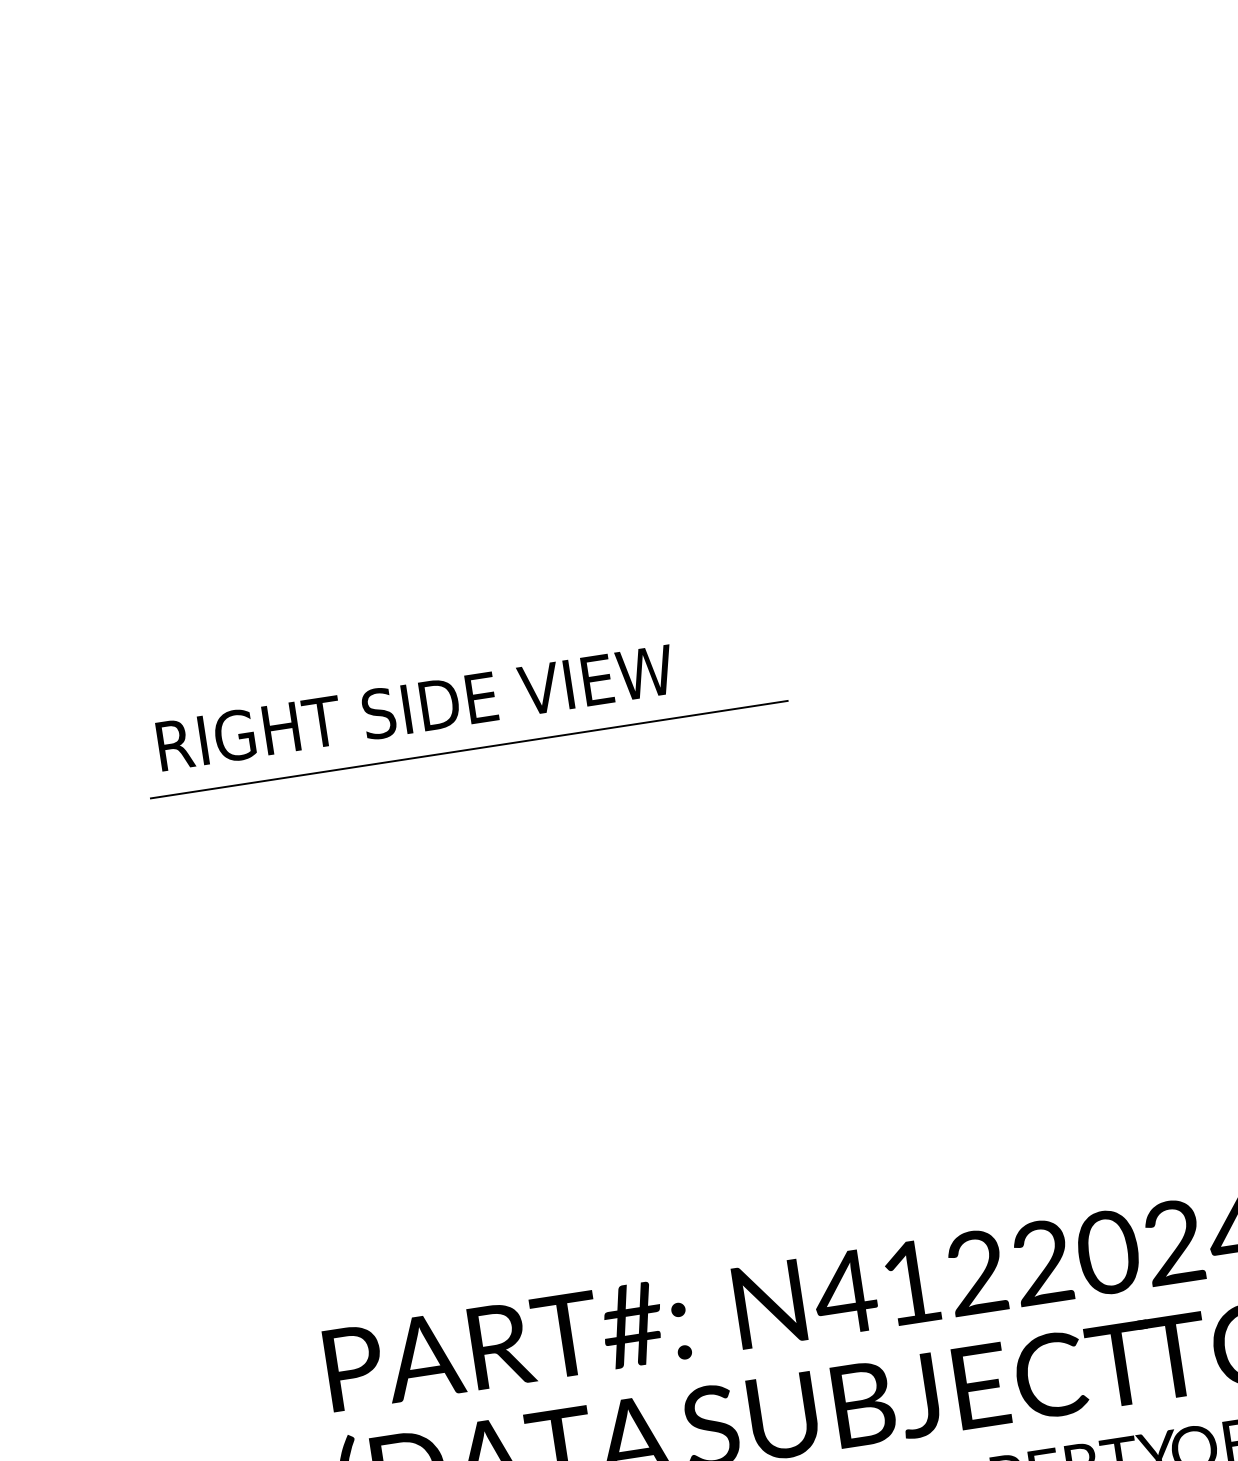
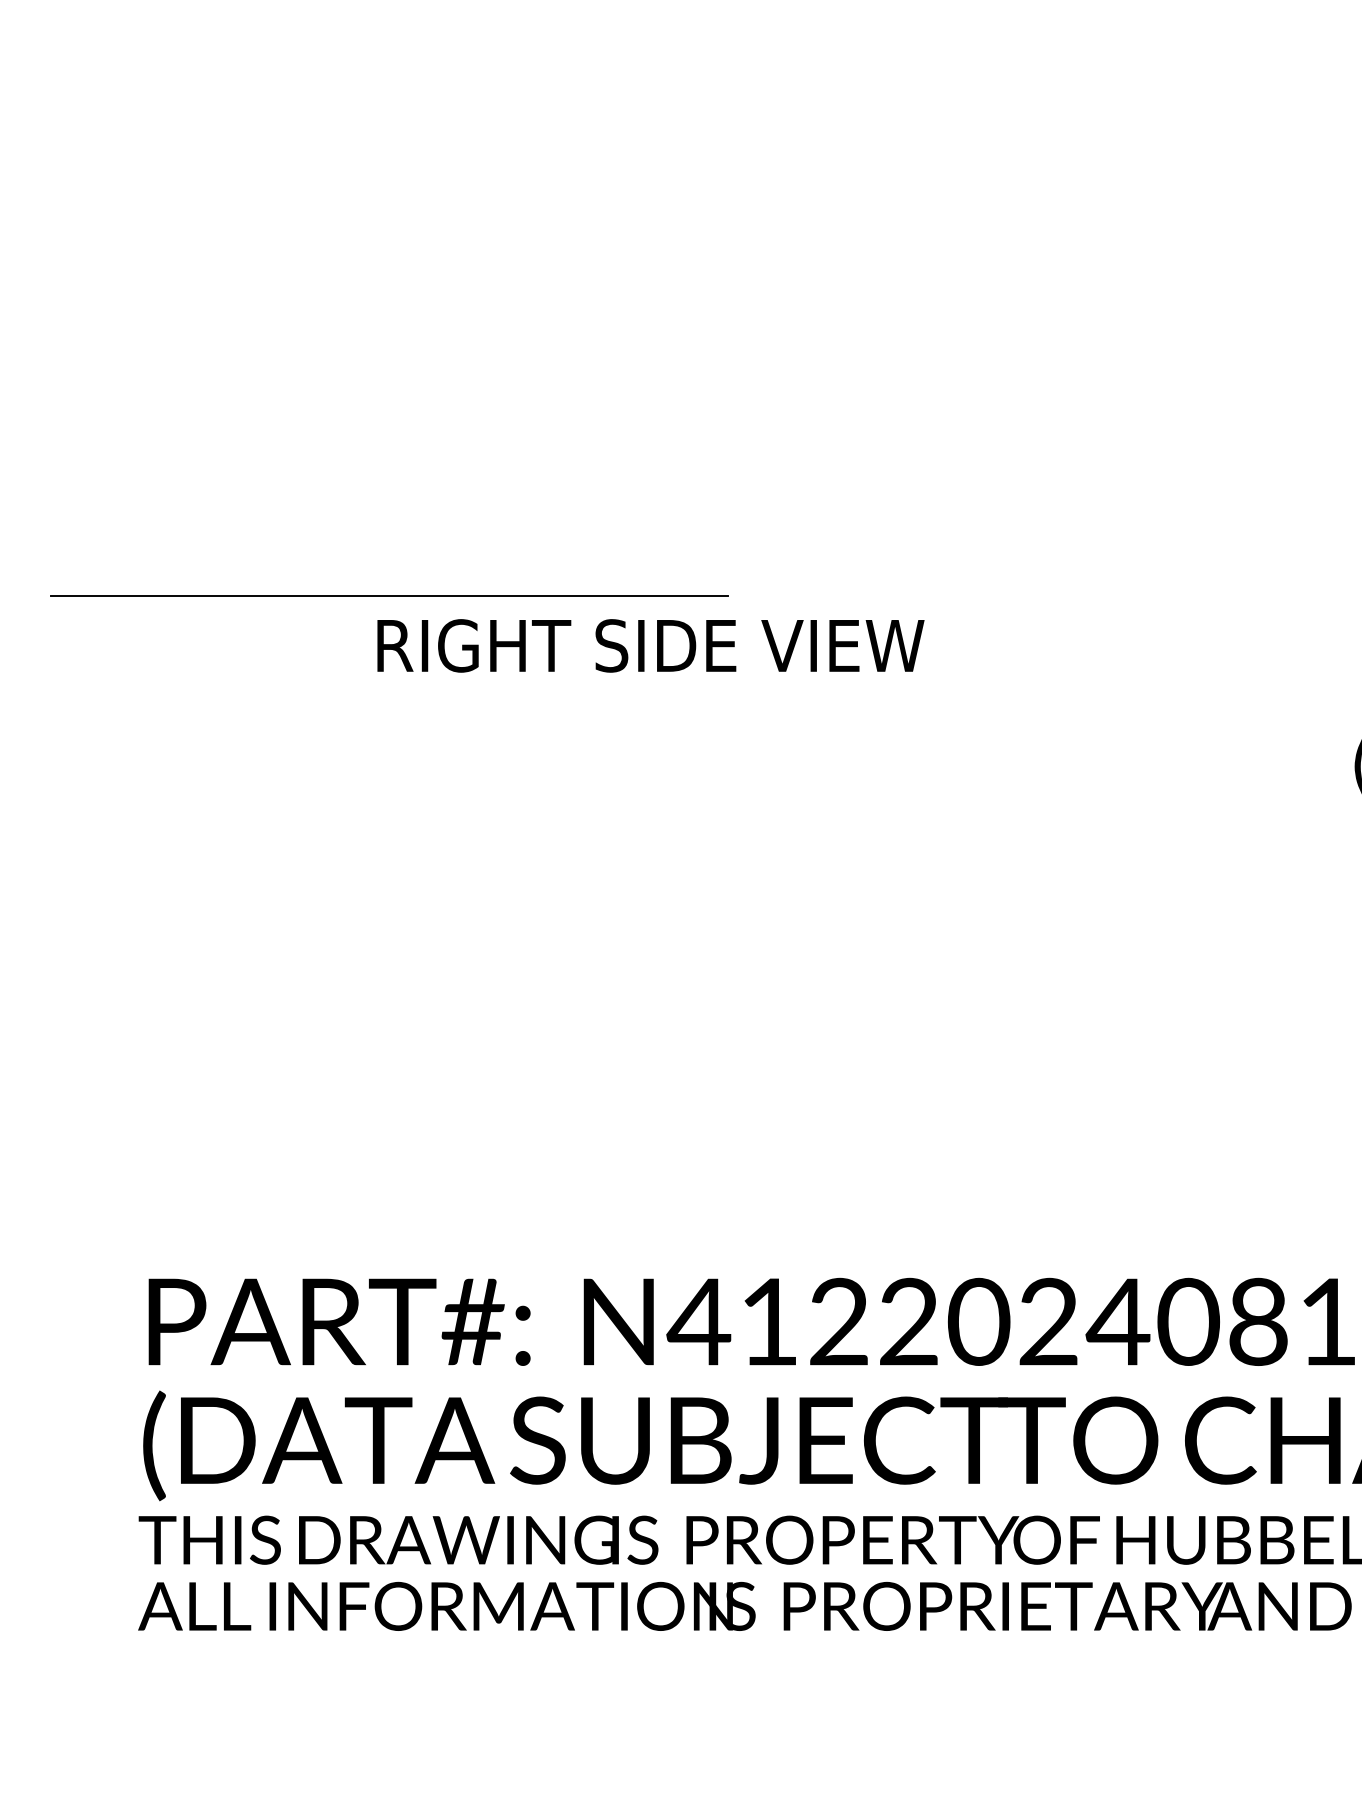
text: (415, 707) -> (650, 645), moved
line: (468, 749) -> (389, 595), moved

